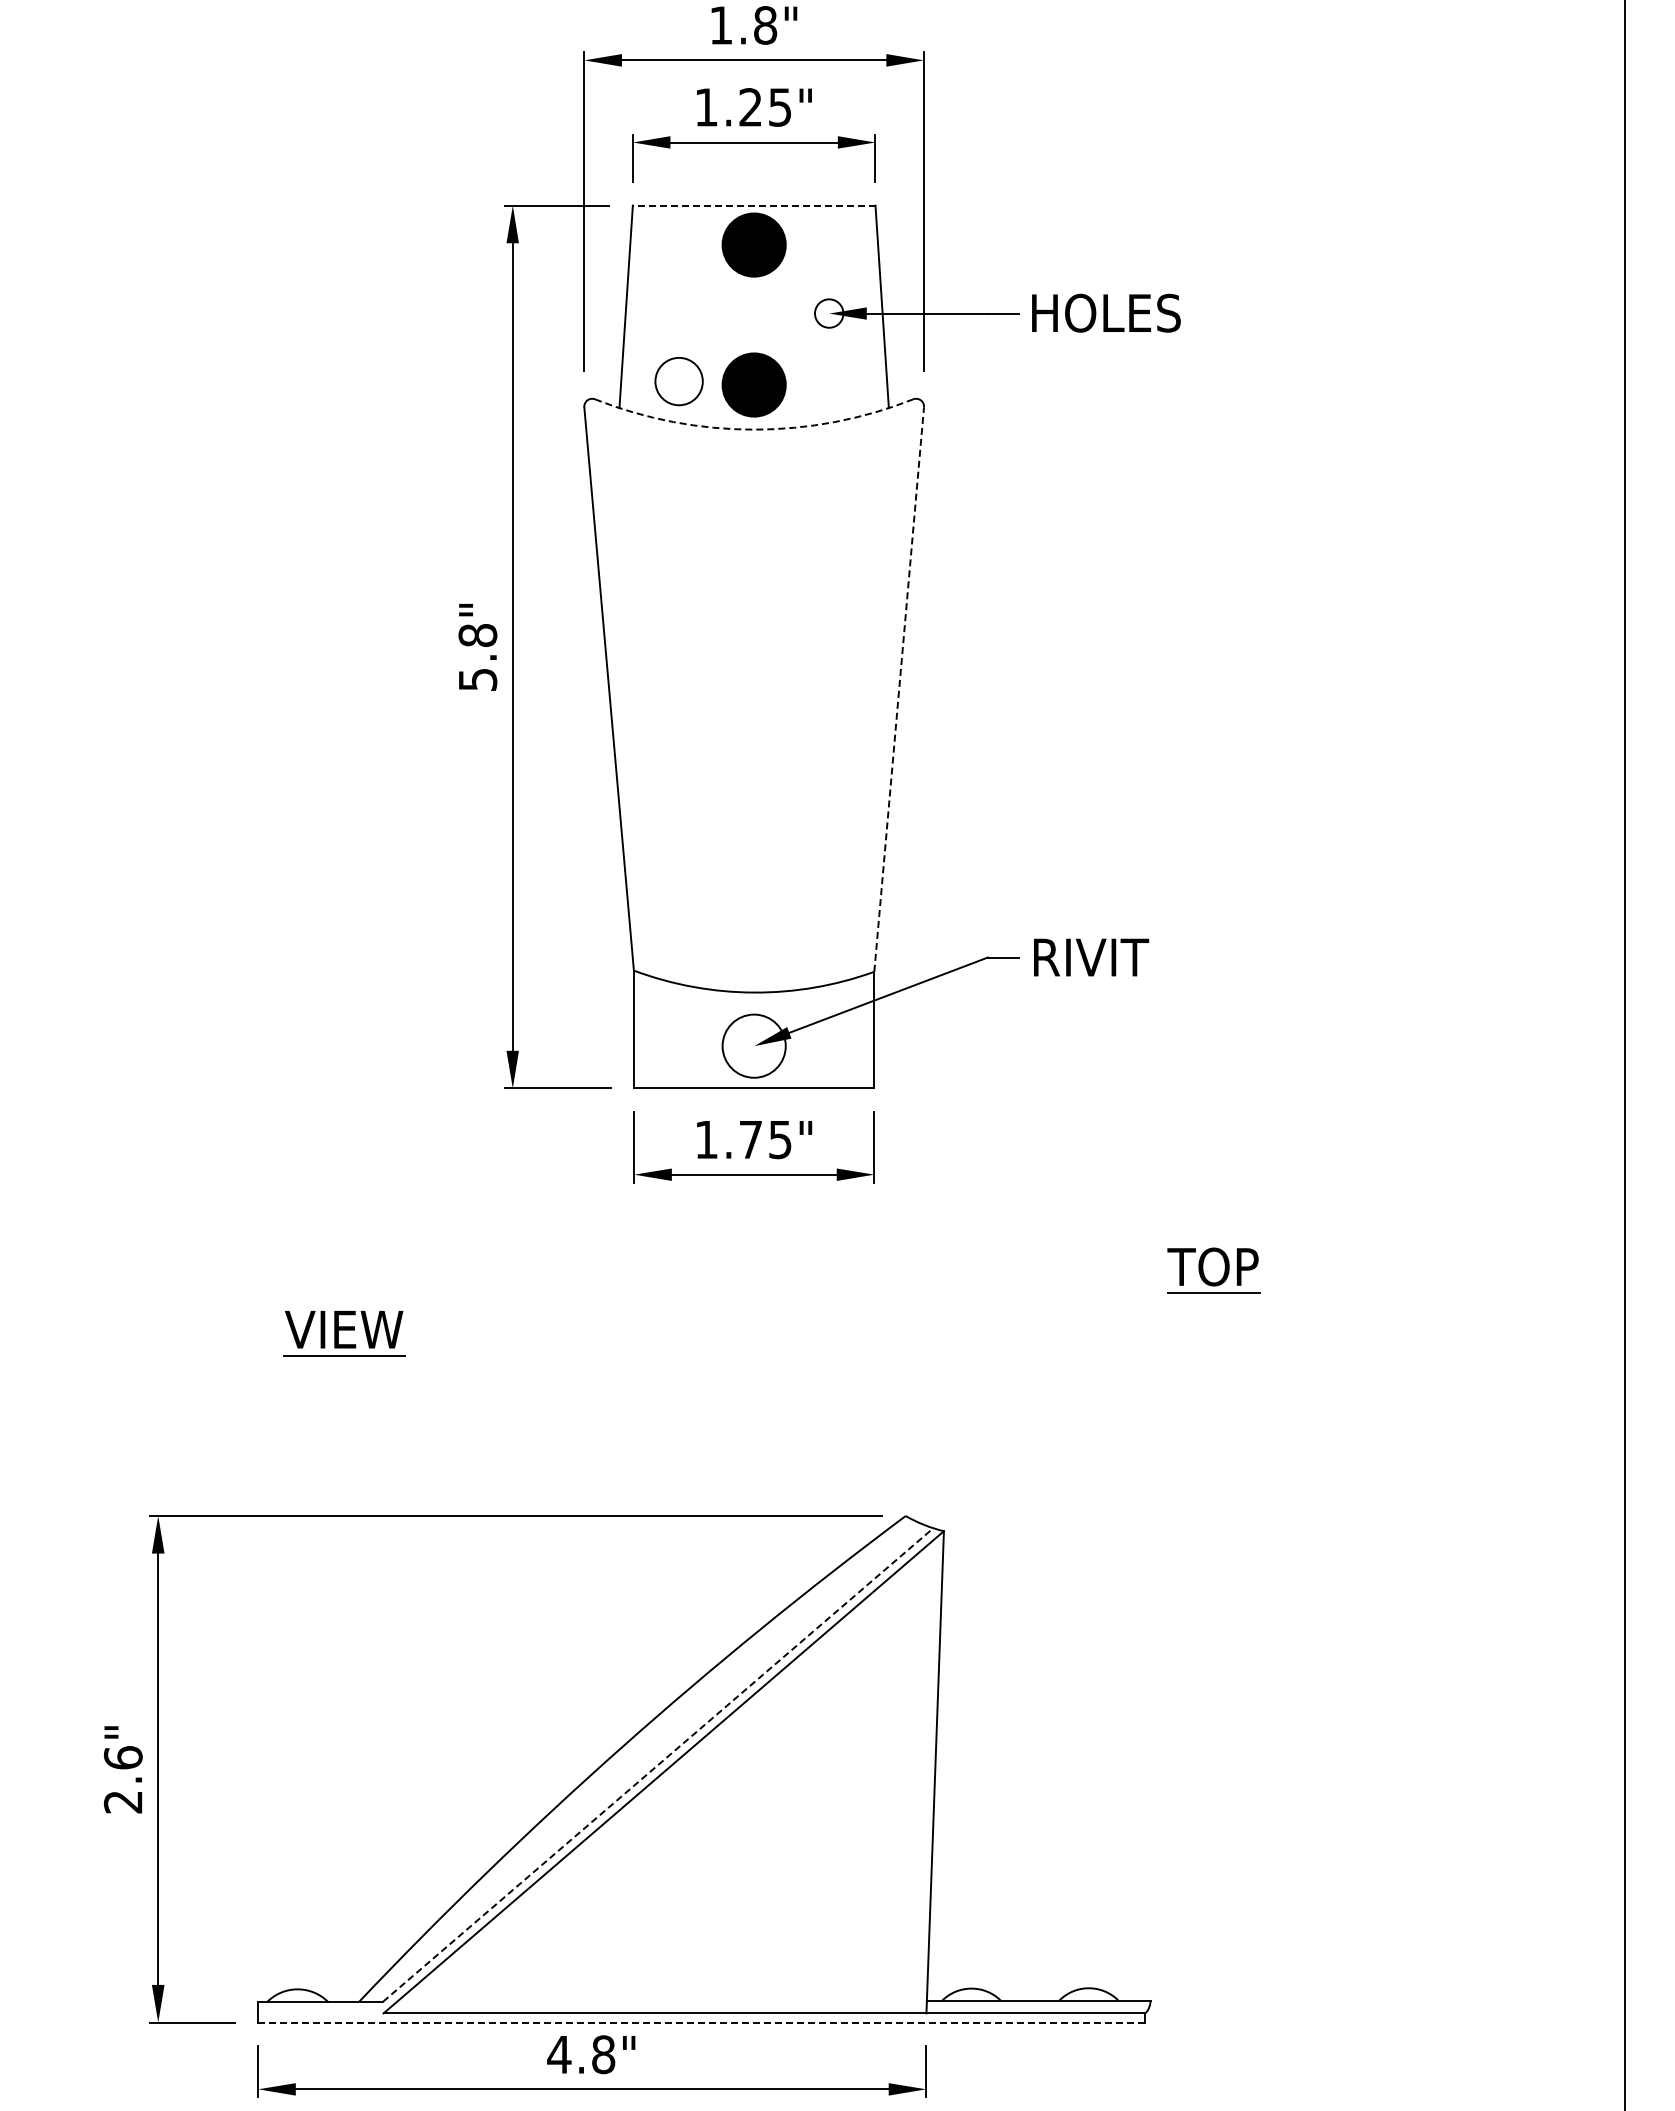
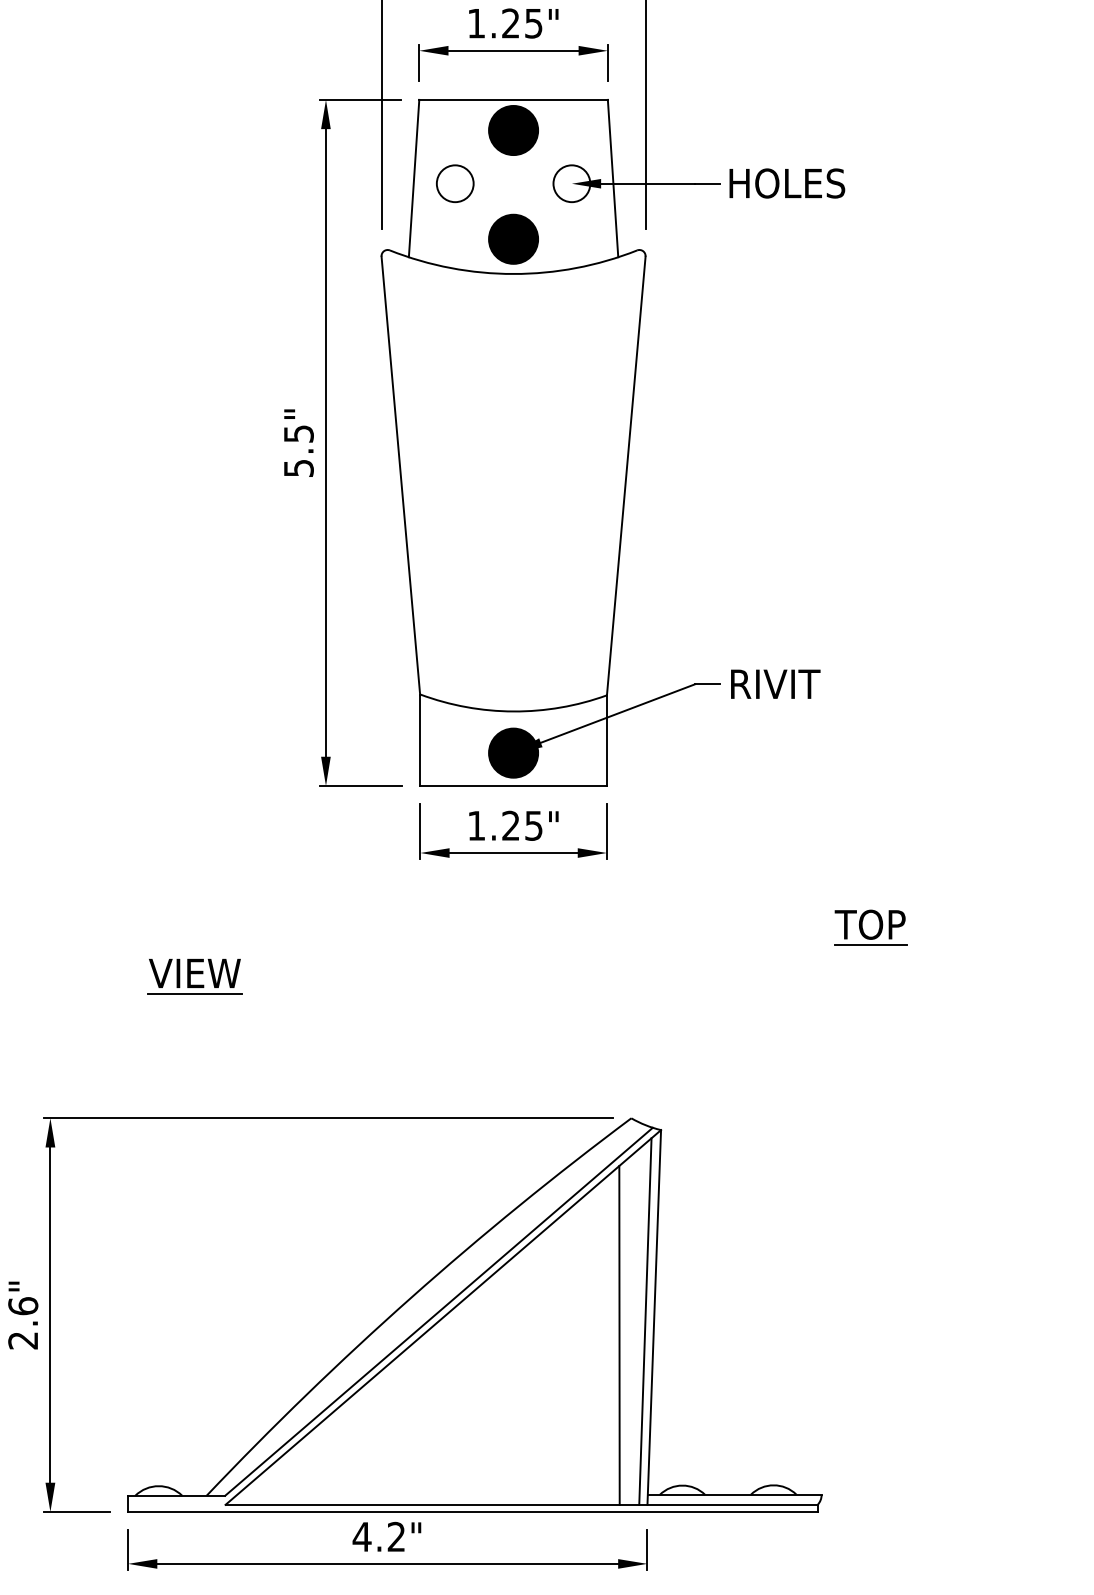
line: (753, 205) -> (513, 99), dashed -> solid
circle: (828, 313) -> (571, 183), size x1.67
circle: (678, 381) -> (454, 183), moved
arc: (754, 429) -> (513, 273), dashed -> solid
text: (477, 635) -> (298, 433), 5.8" -> 5.5"
line: (899, 689) -> (626, 475), dashed -> solid
fill: (753, 1045) -> (513, 752), added
text: (750, 1139) -> (510, 825), 1.75" -> 1.25"
line: (658, 1765) -> (439, 1312), dashed -> solid
line: (923, 1777) -> (645, 1321), added
line: (890, 1795) -> (619, 1335), added
line: (701, 2022) -> (472, 1511), dashed -> solid
text: (603, 2054) -> (396, 1536), 4.8" -> 4.2"

